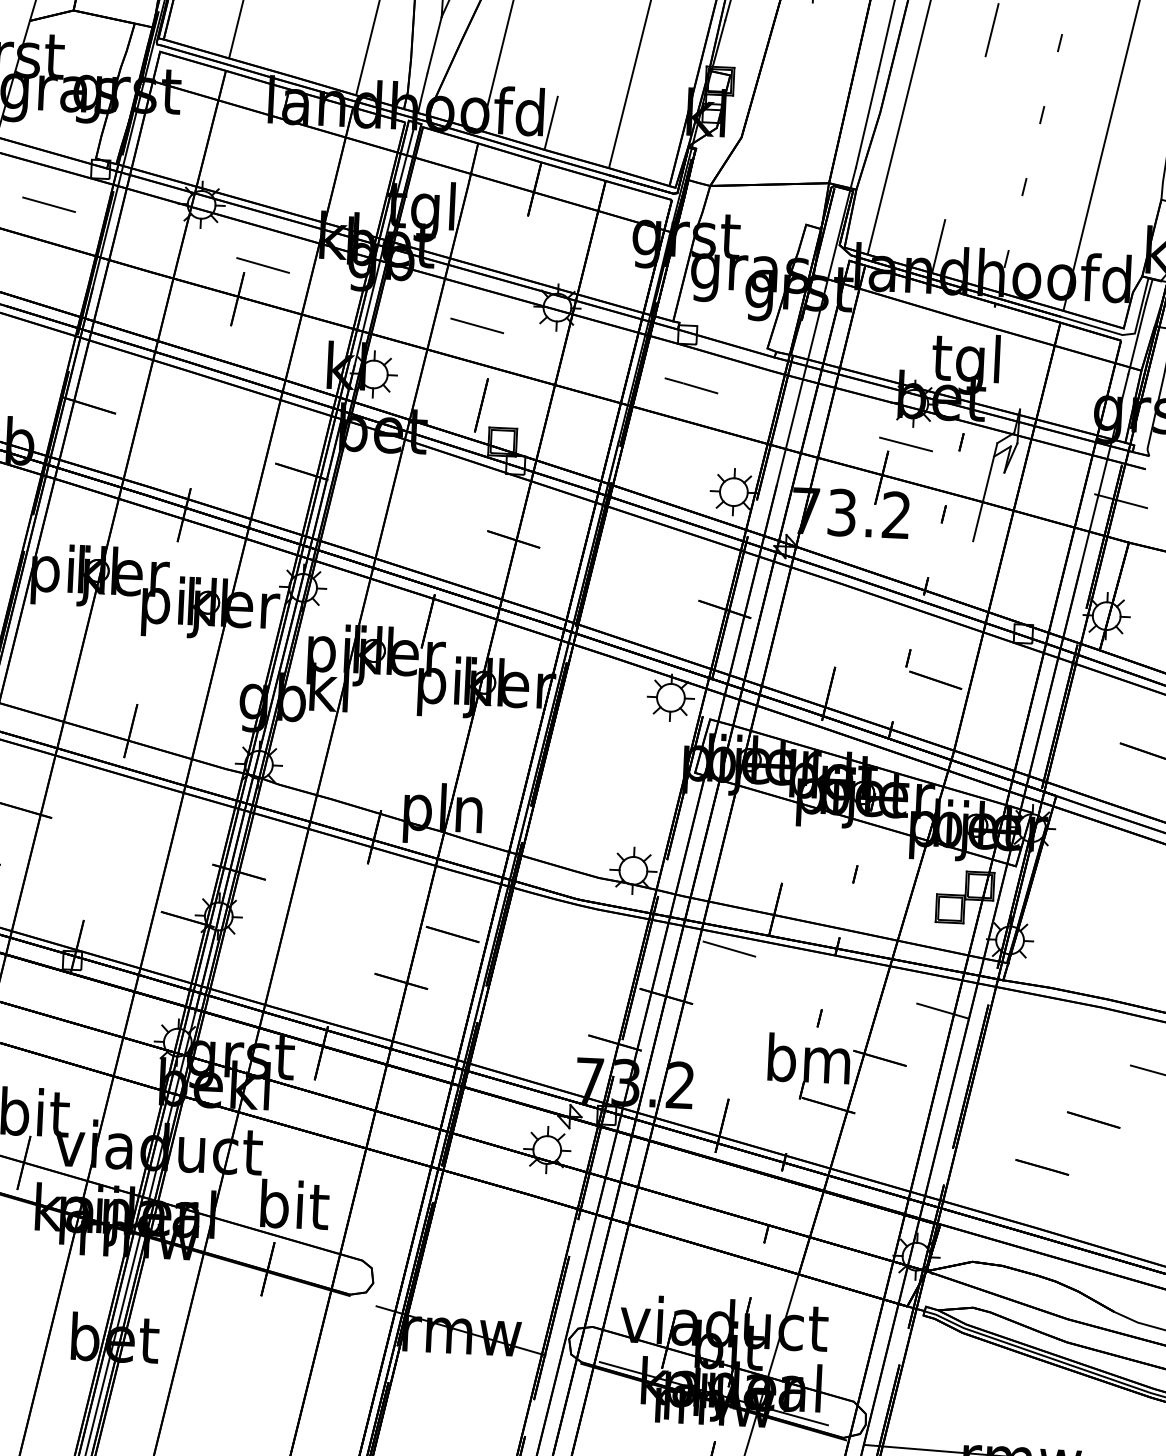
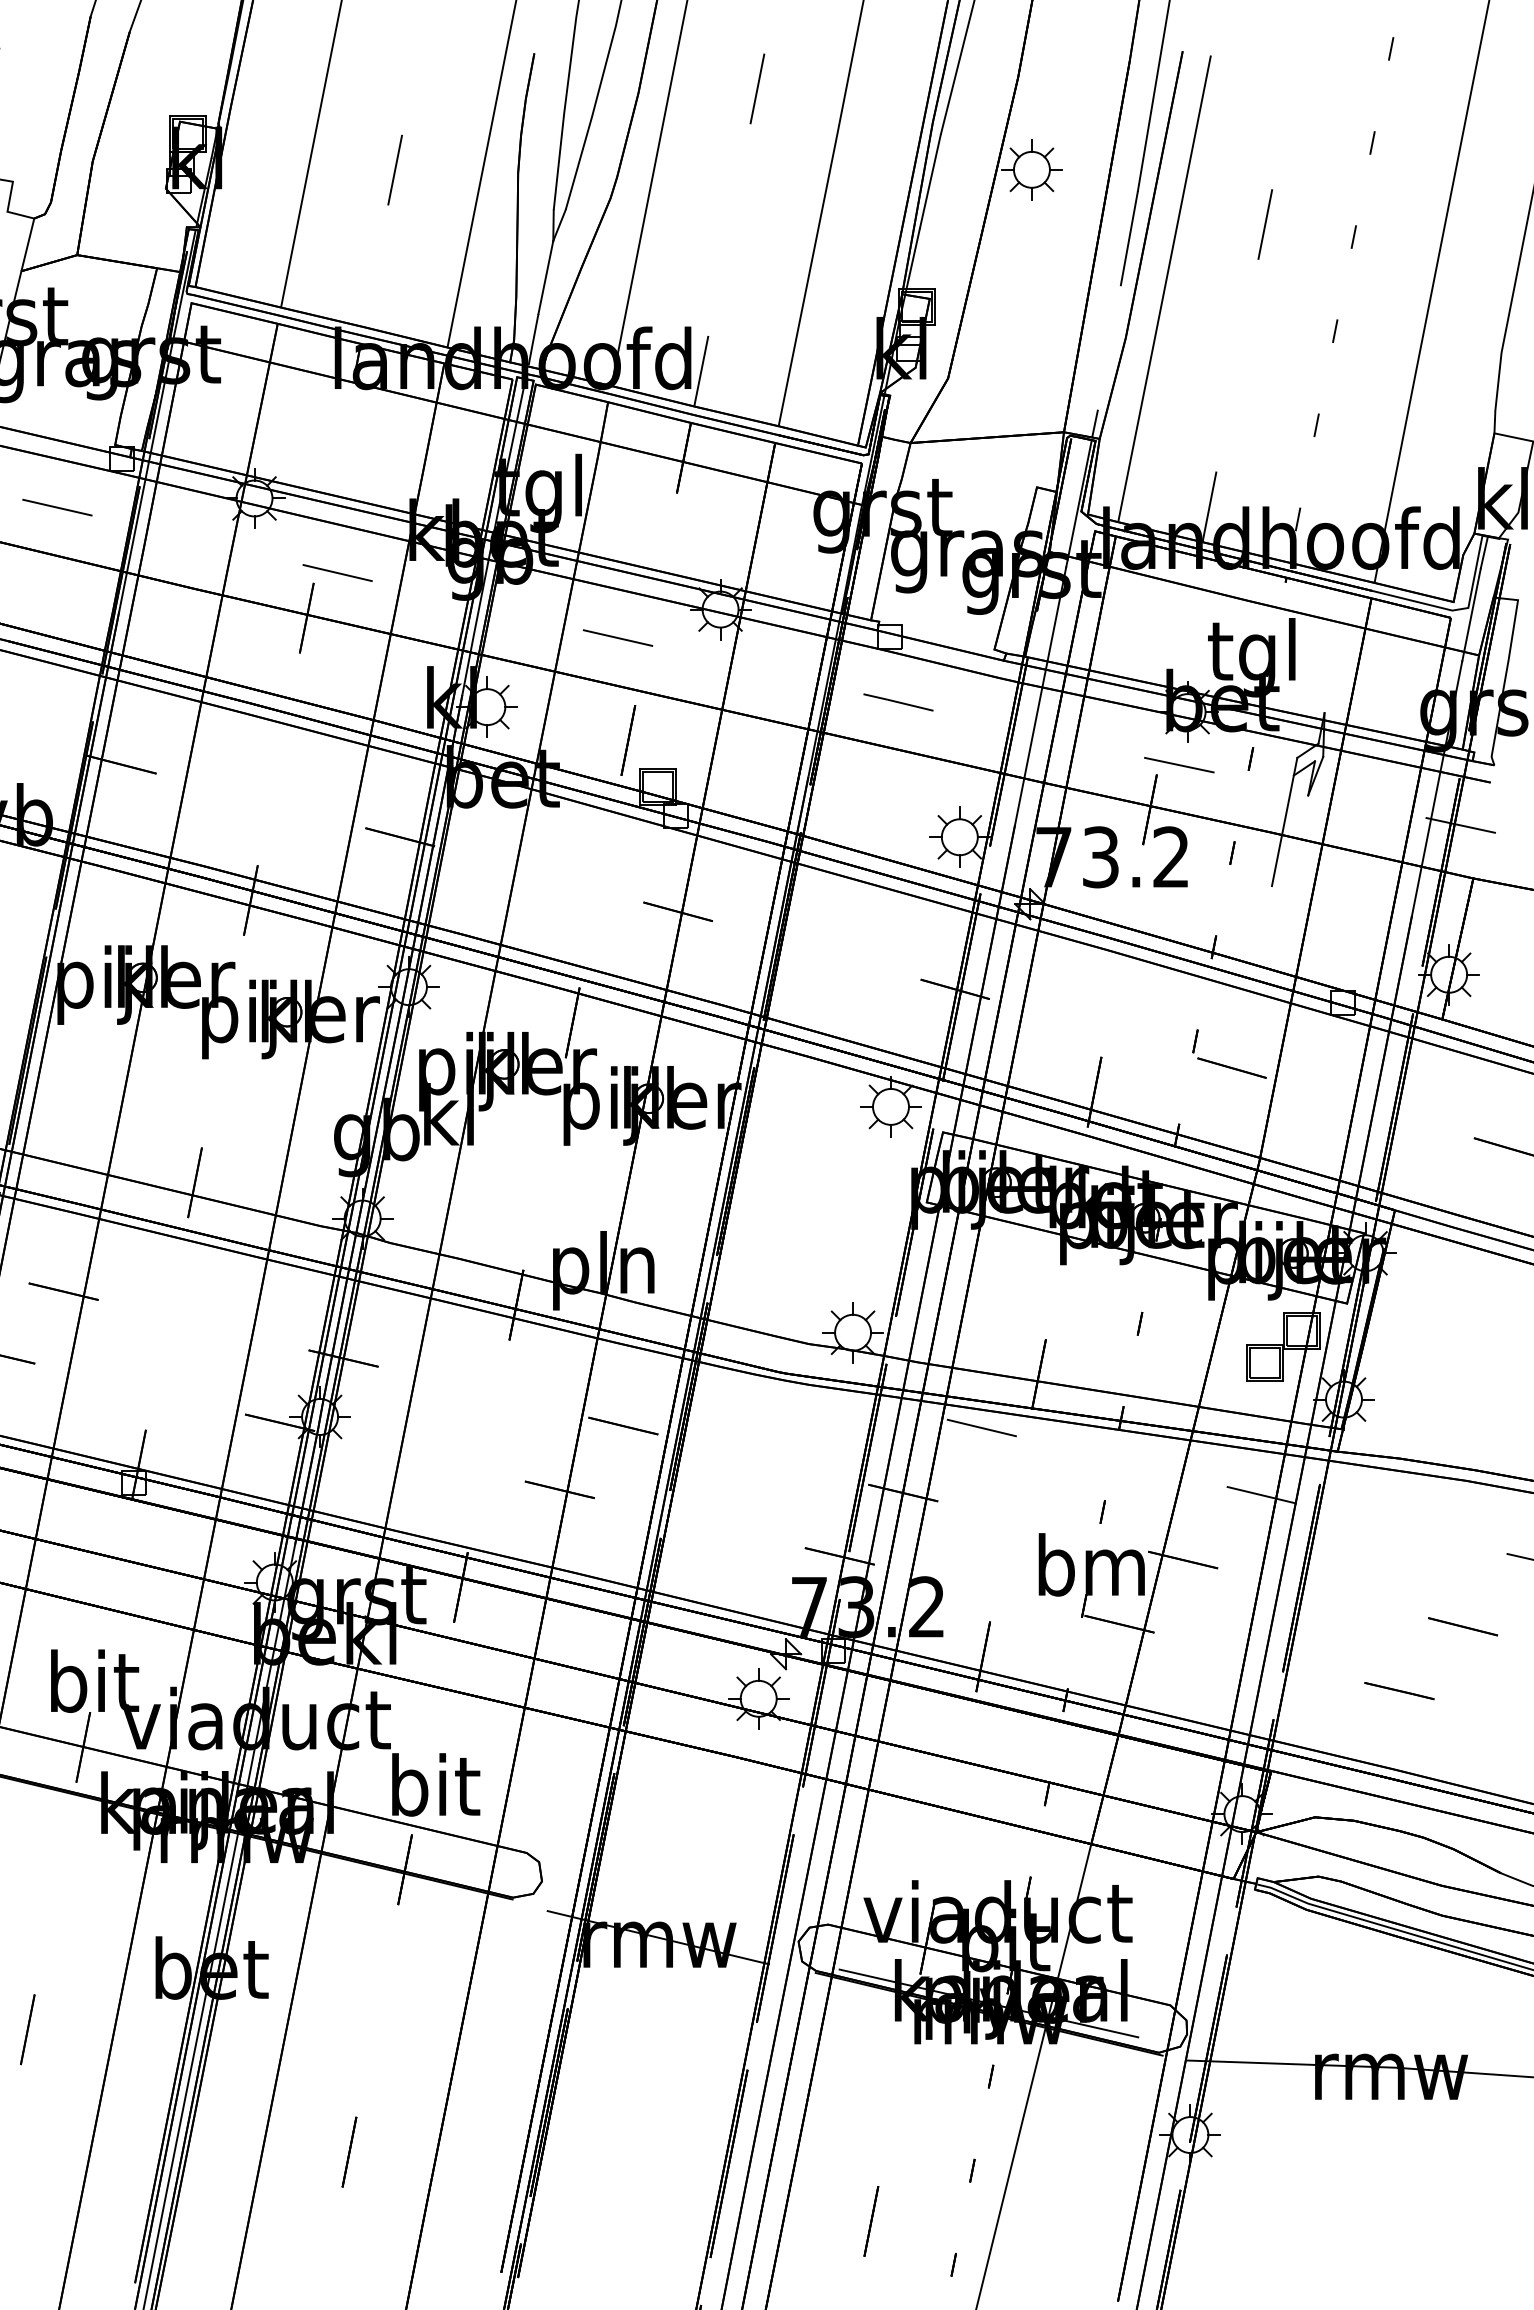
line: (866, 119) -> (1108, 347), removed

